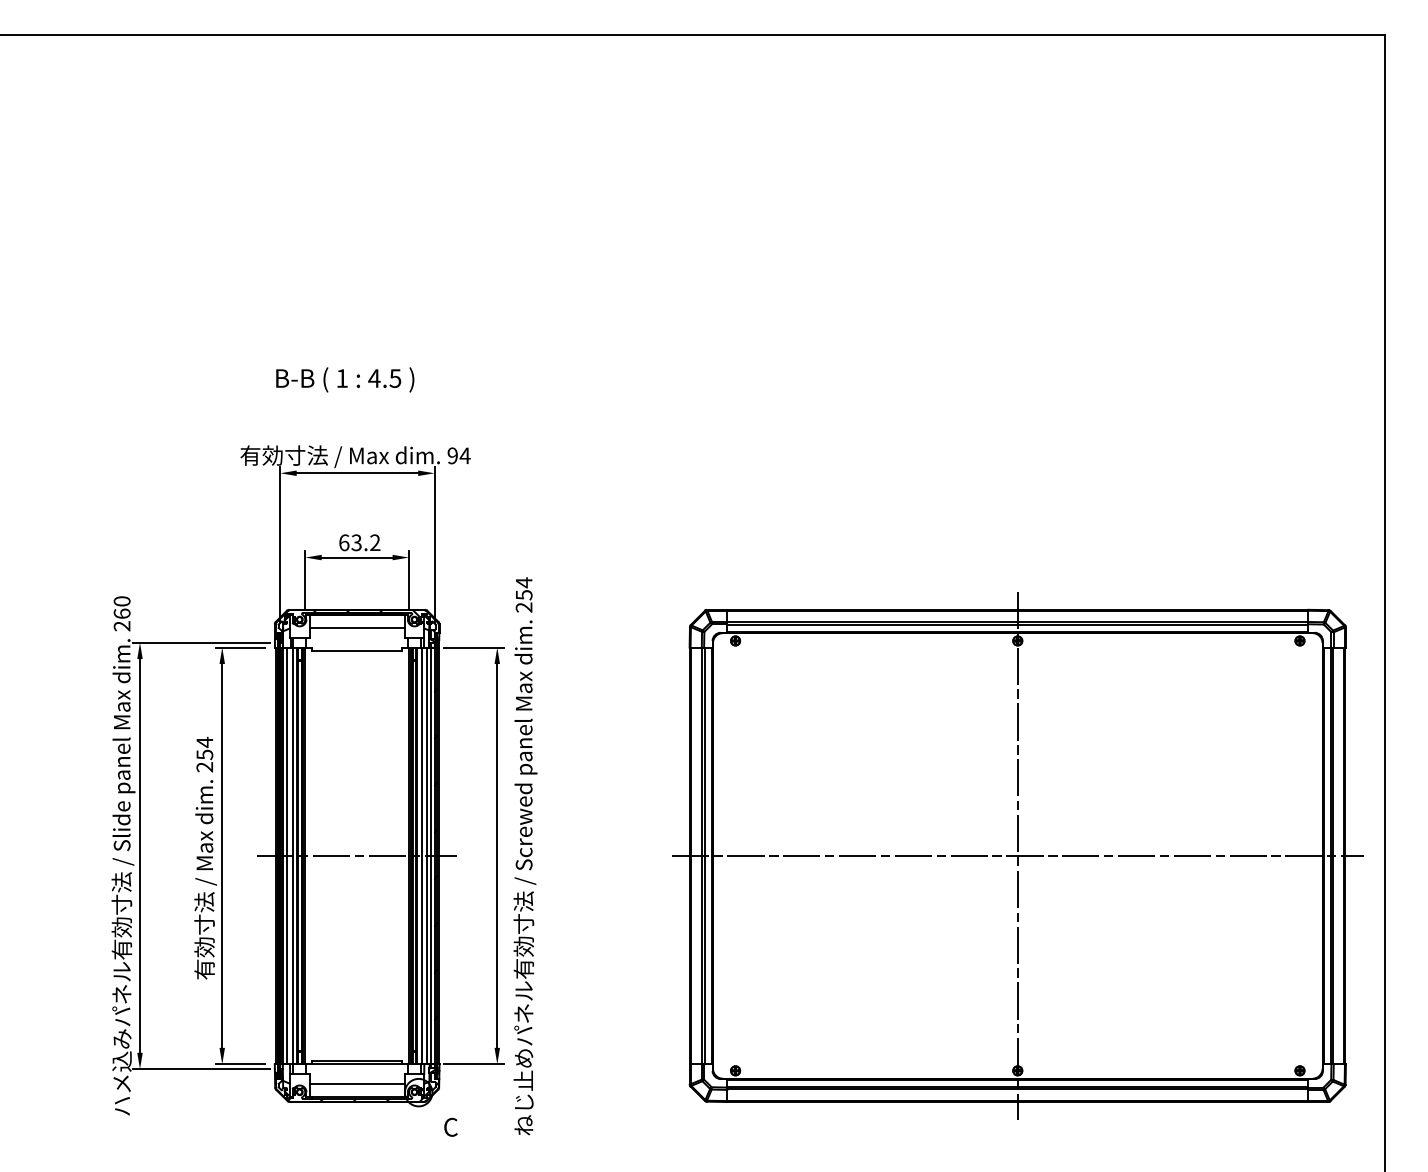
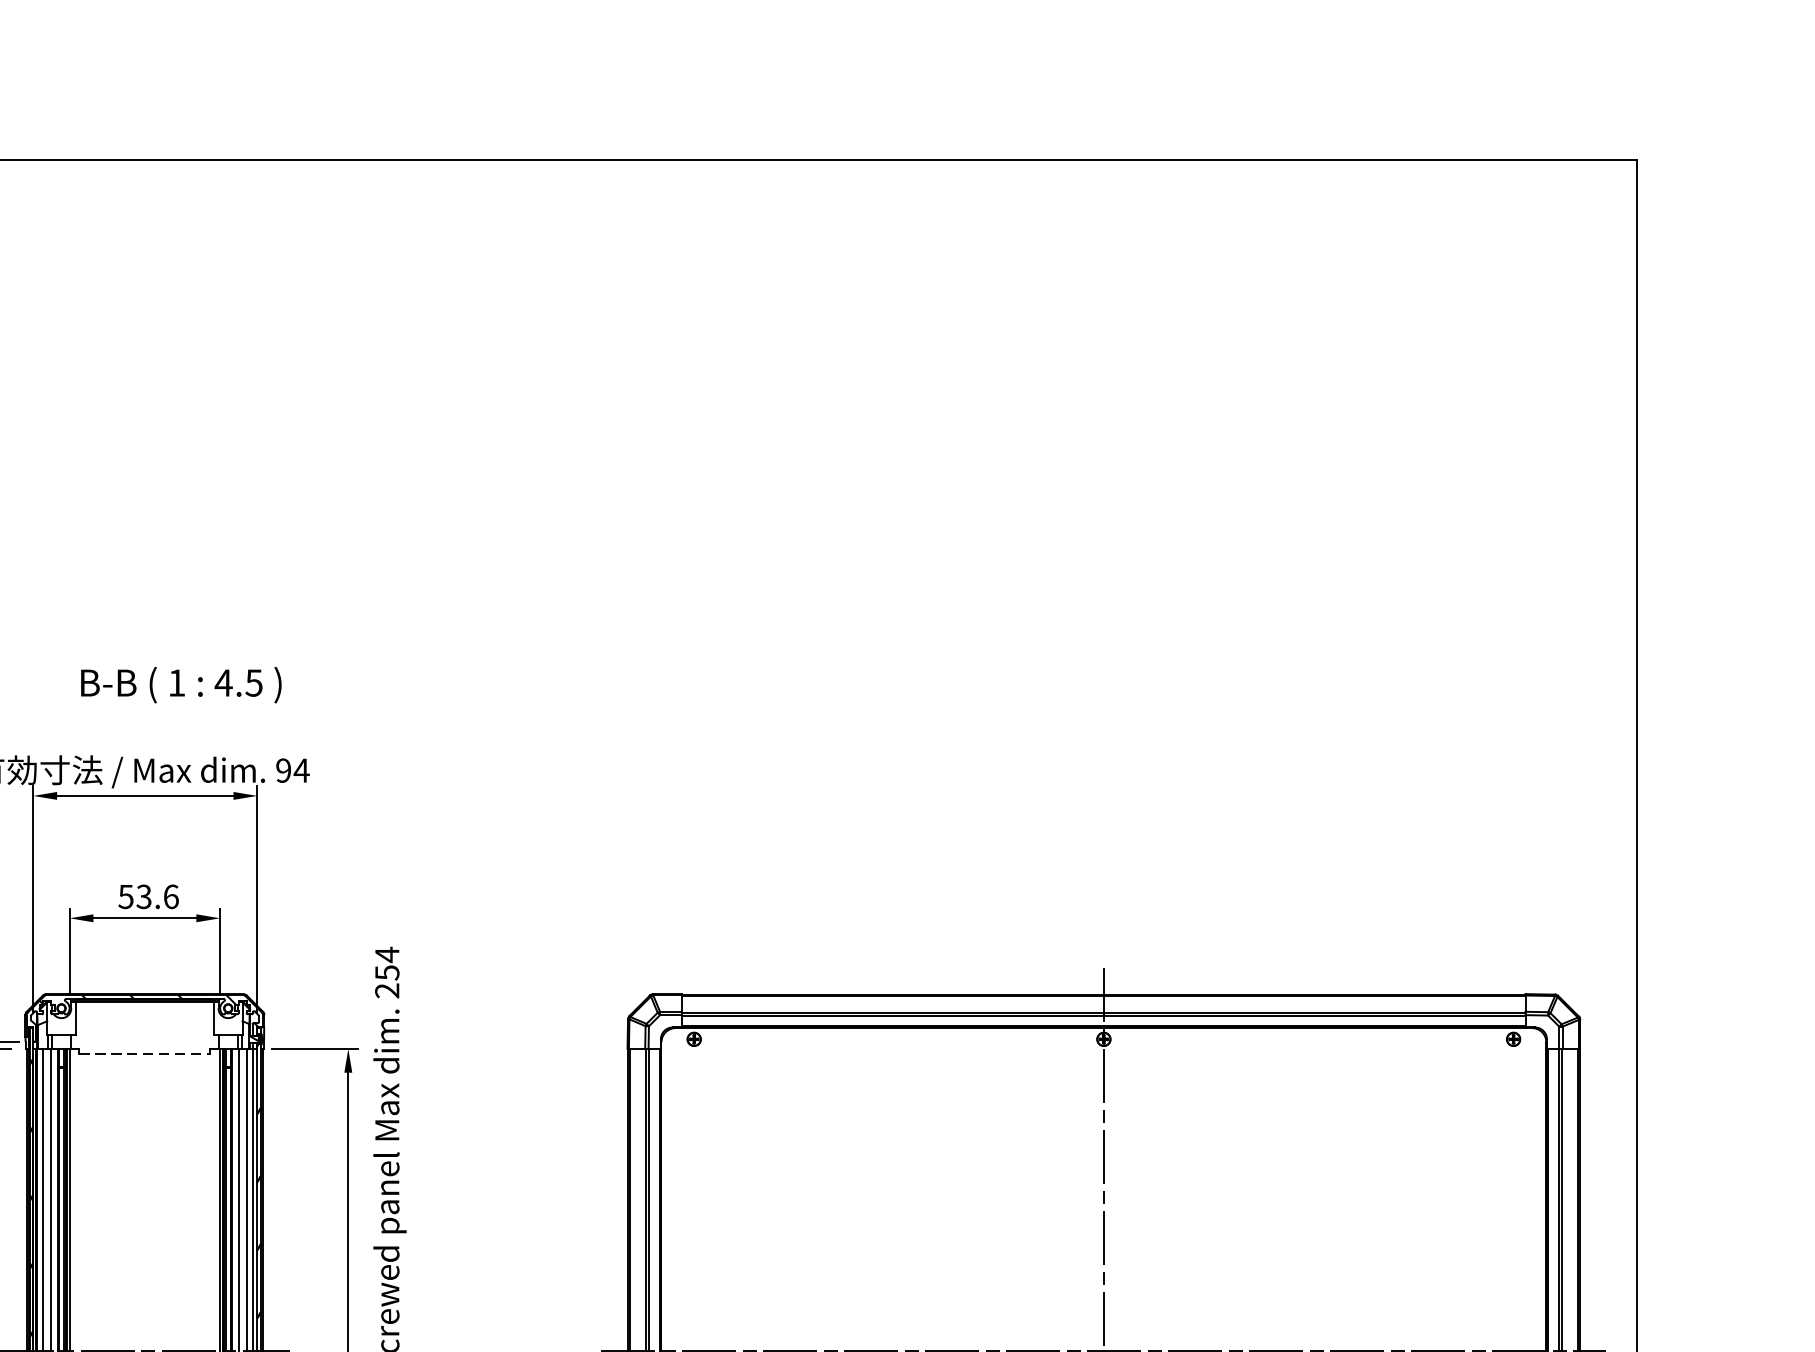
text: (345, 379) -> (181, 684), moved
text: (359, 542) -> (148, 896), 63.2 -> 53.6
line: (356, 628) -> (143, 1021), removed
line: (357, 650) -> (145, 1053), solid -> dashed

